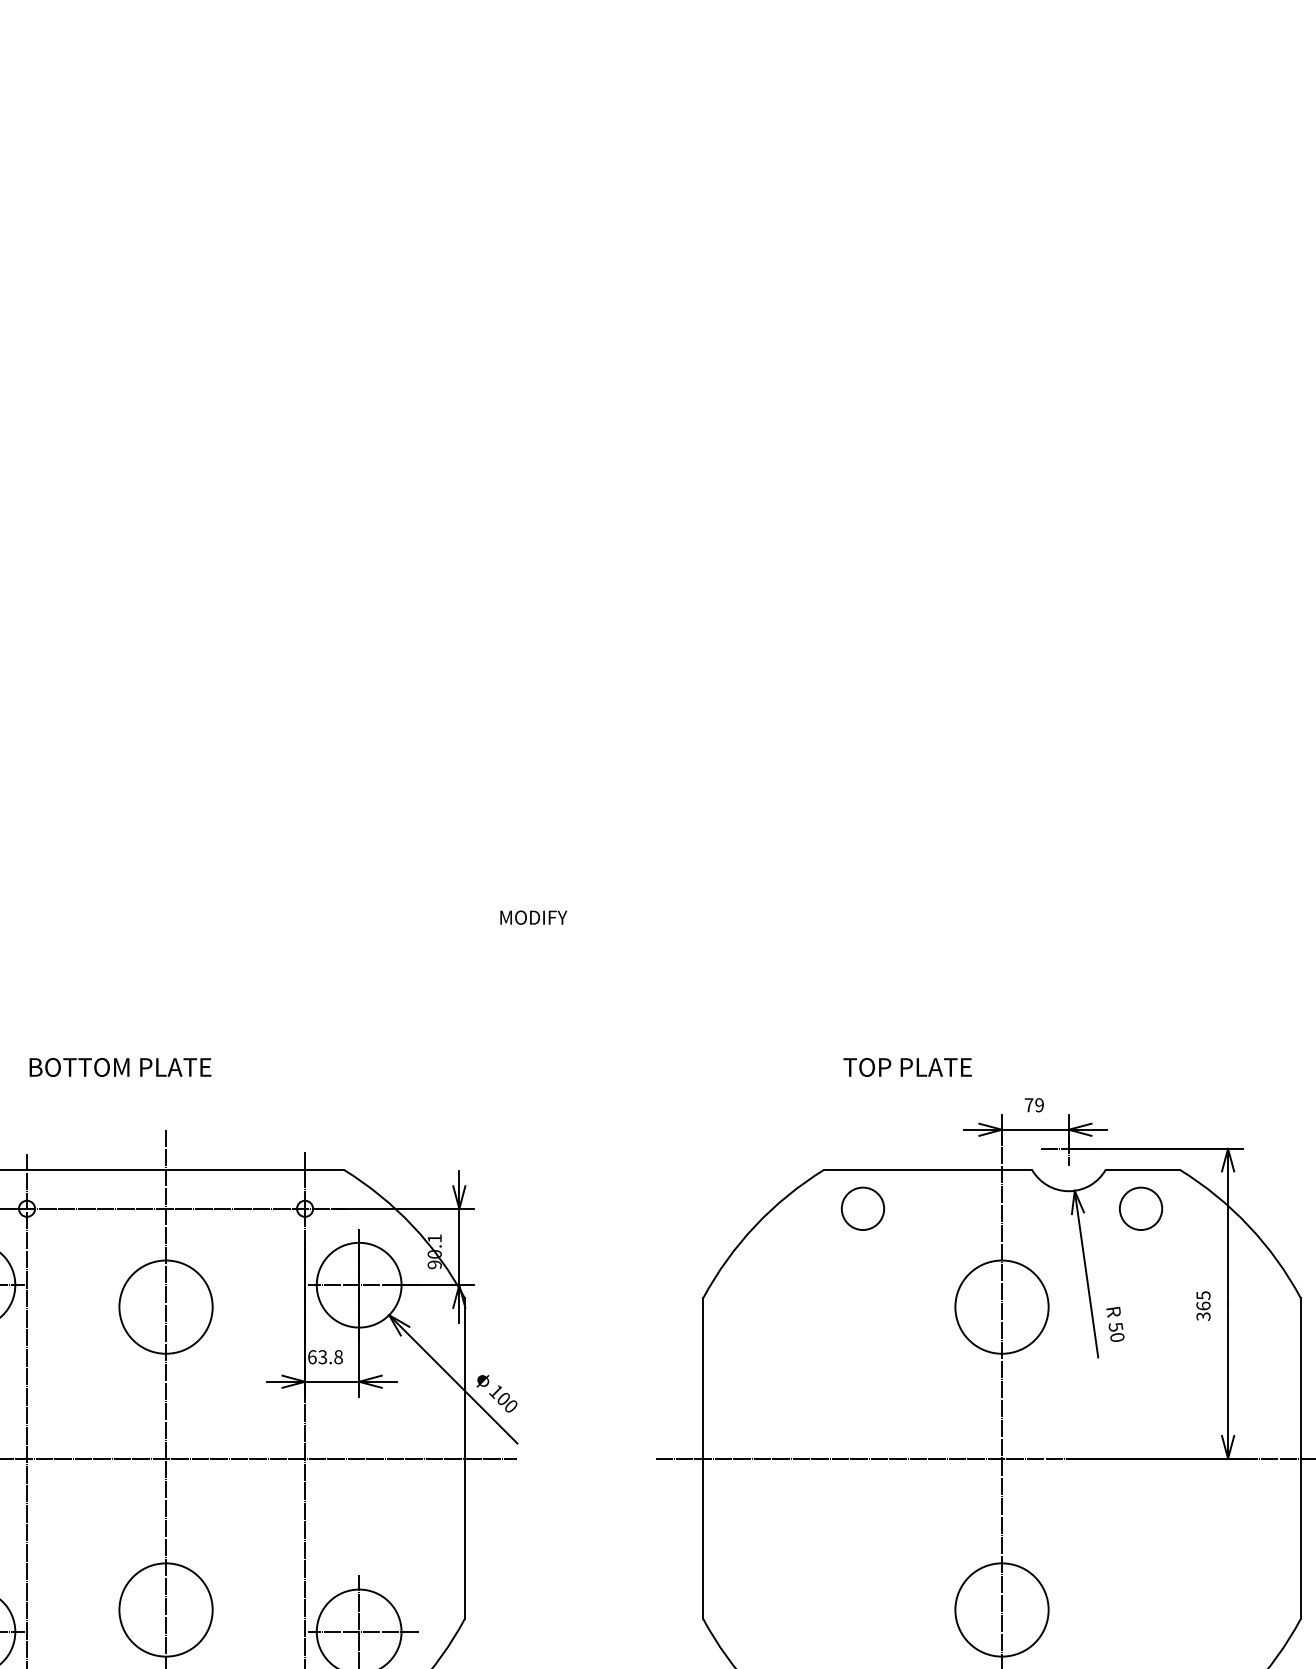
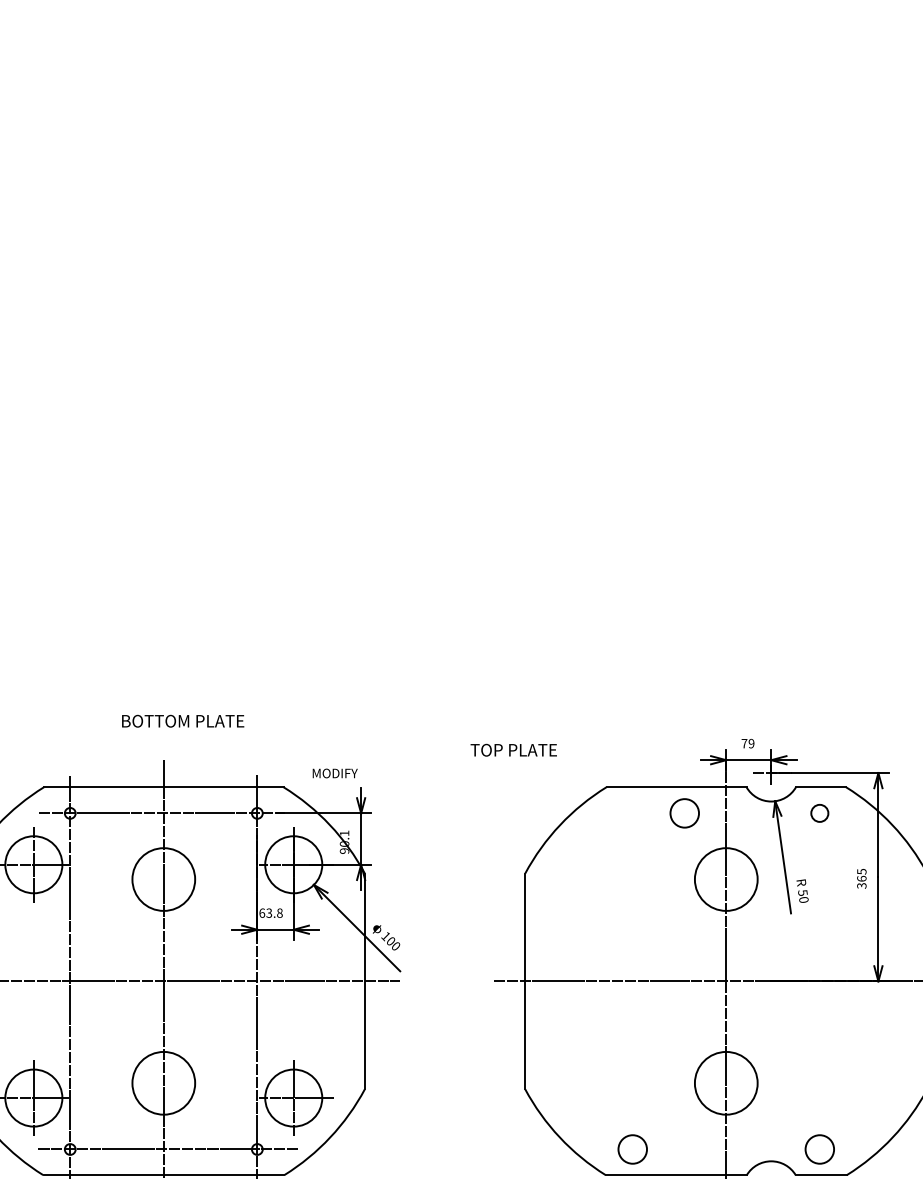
text: (532, 917) -> (334, 773), moved
text: (121, 1066) -> (183, 720), moved
text: (907, 1066) -> (513, 749), moved
circle: (862, 1208) -> (684, 813), moved
circle: (1140, 1208) -> (819, 813), size x0.6

